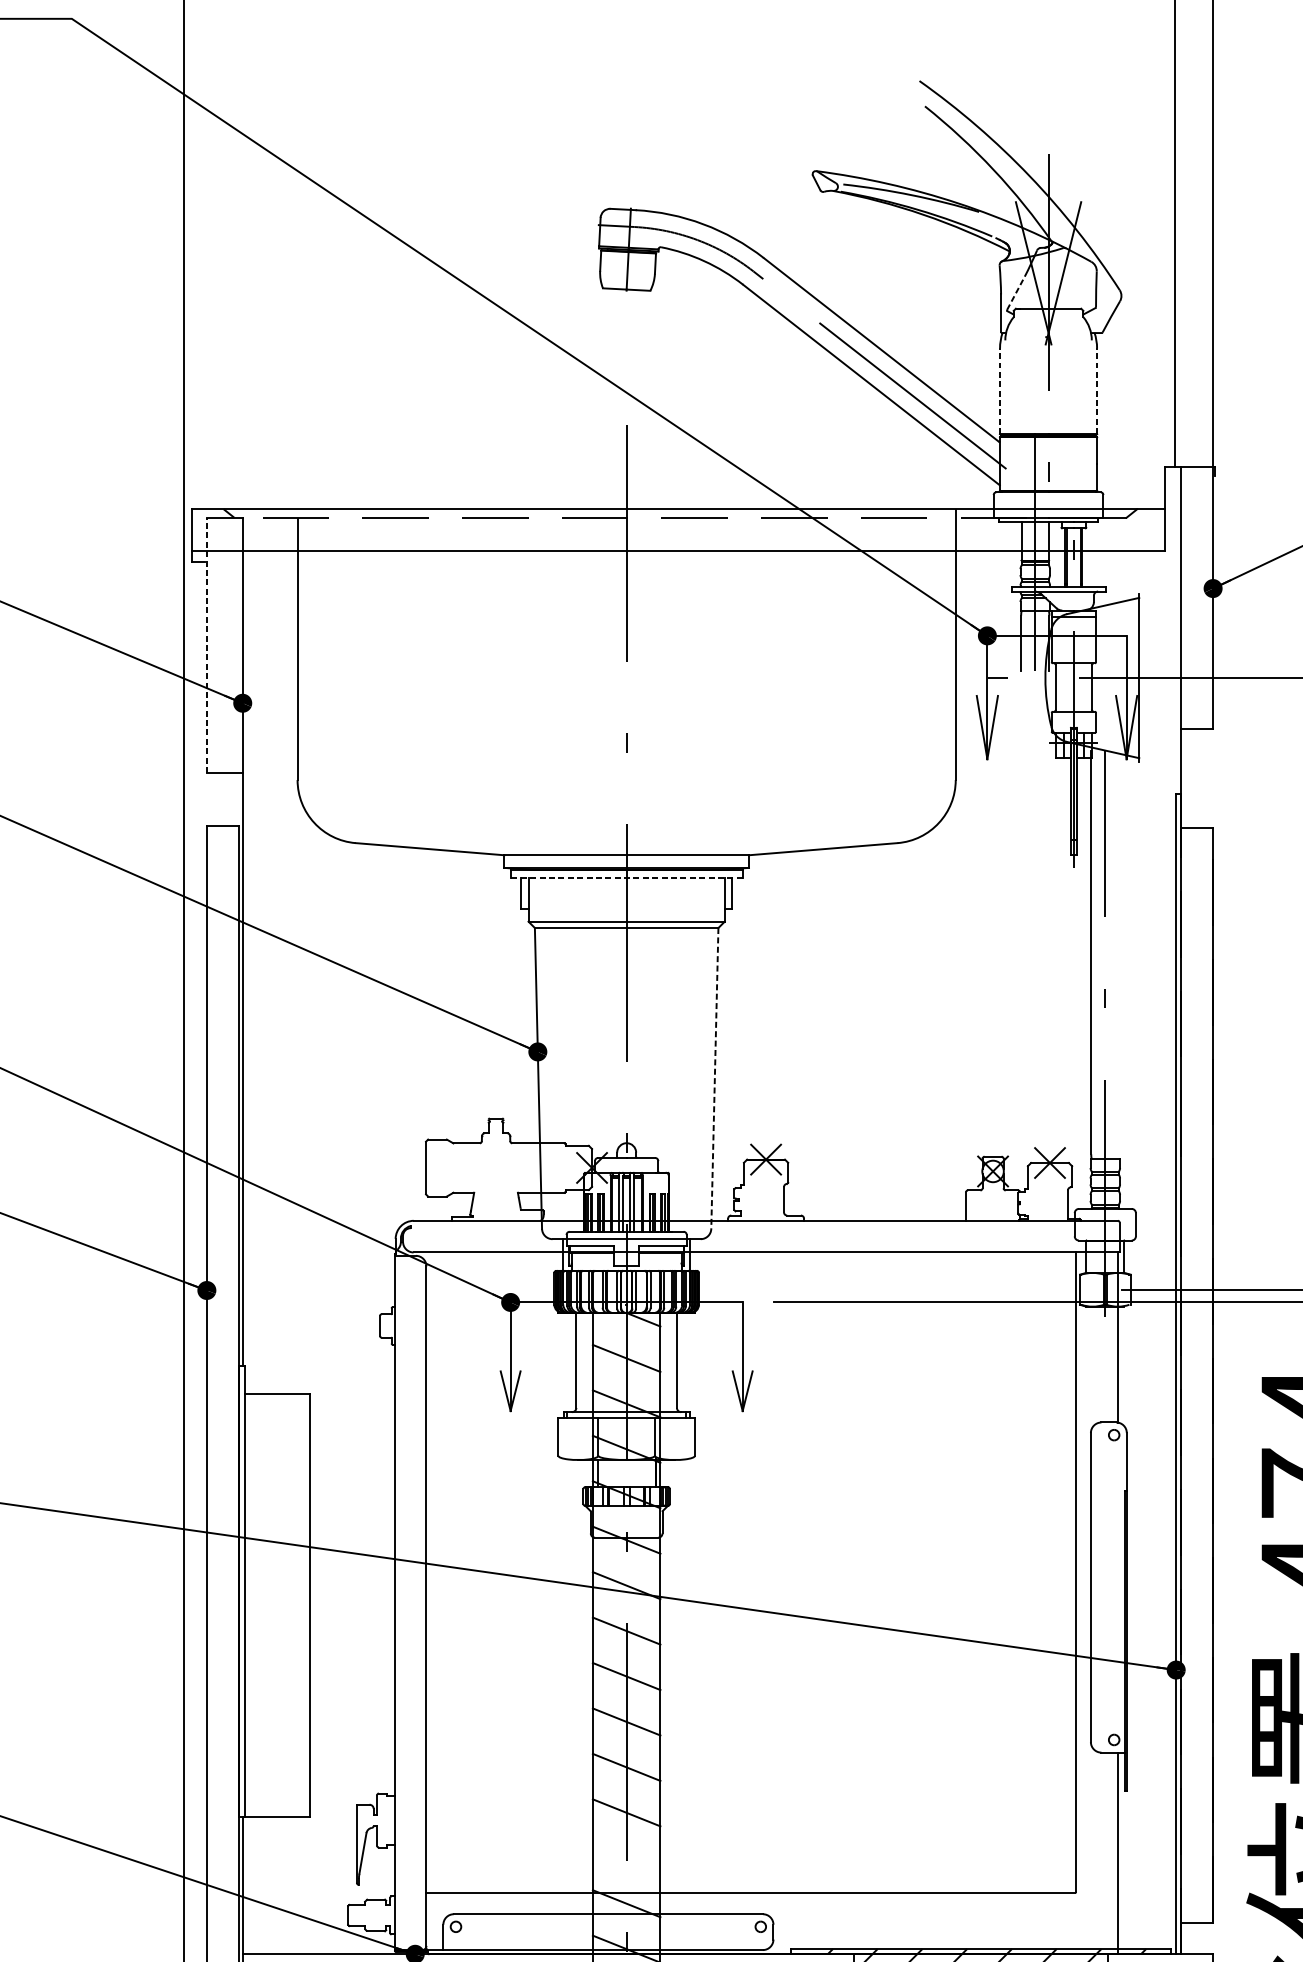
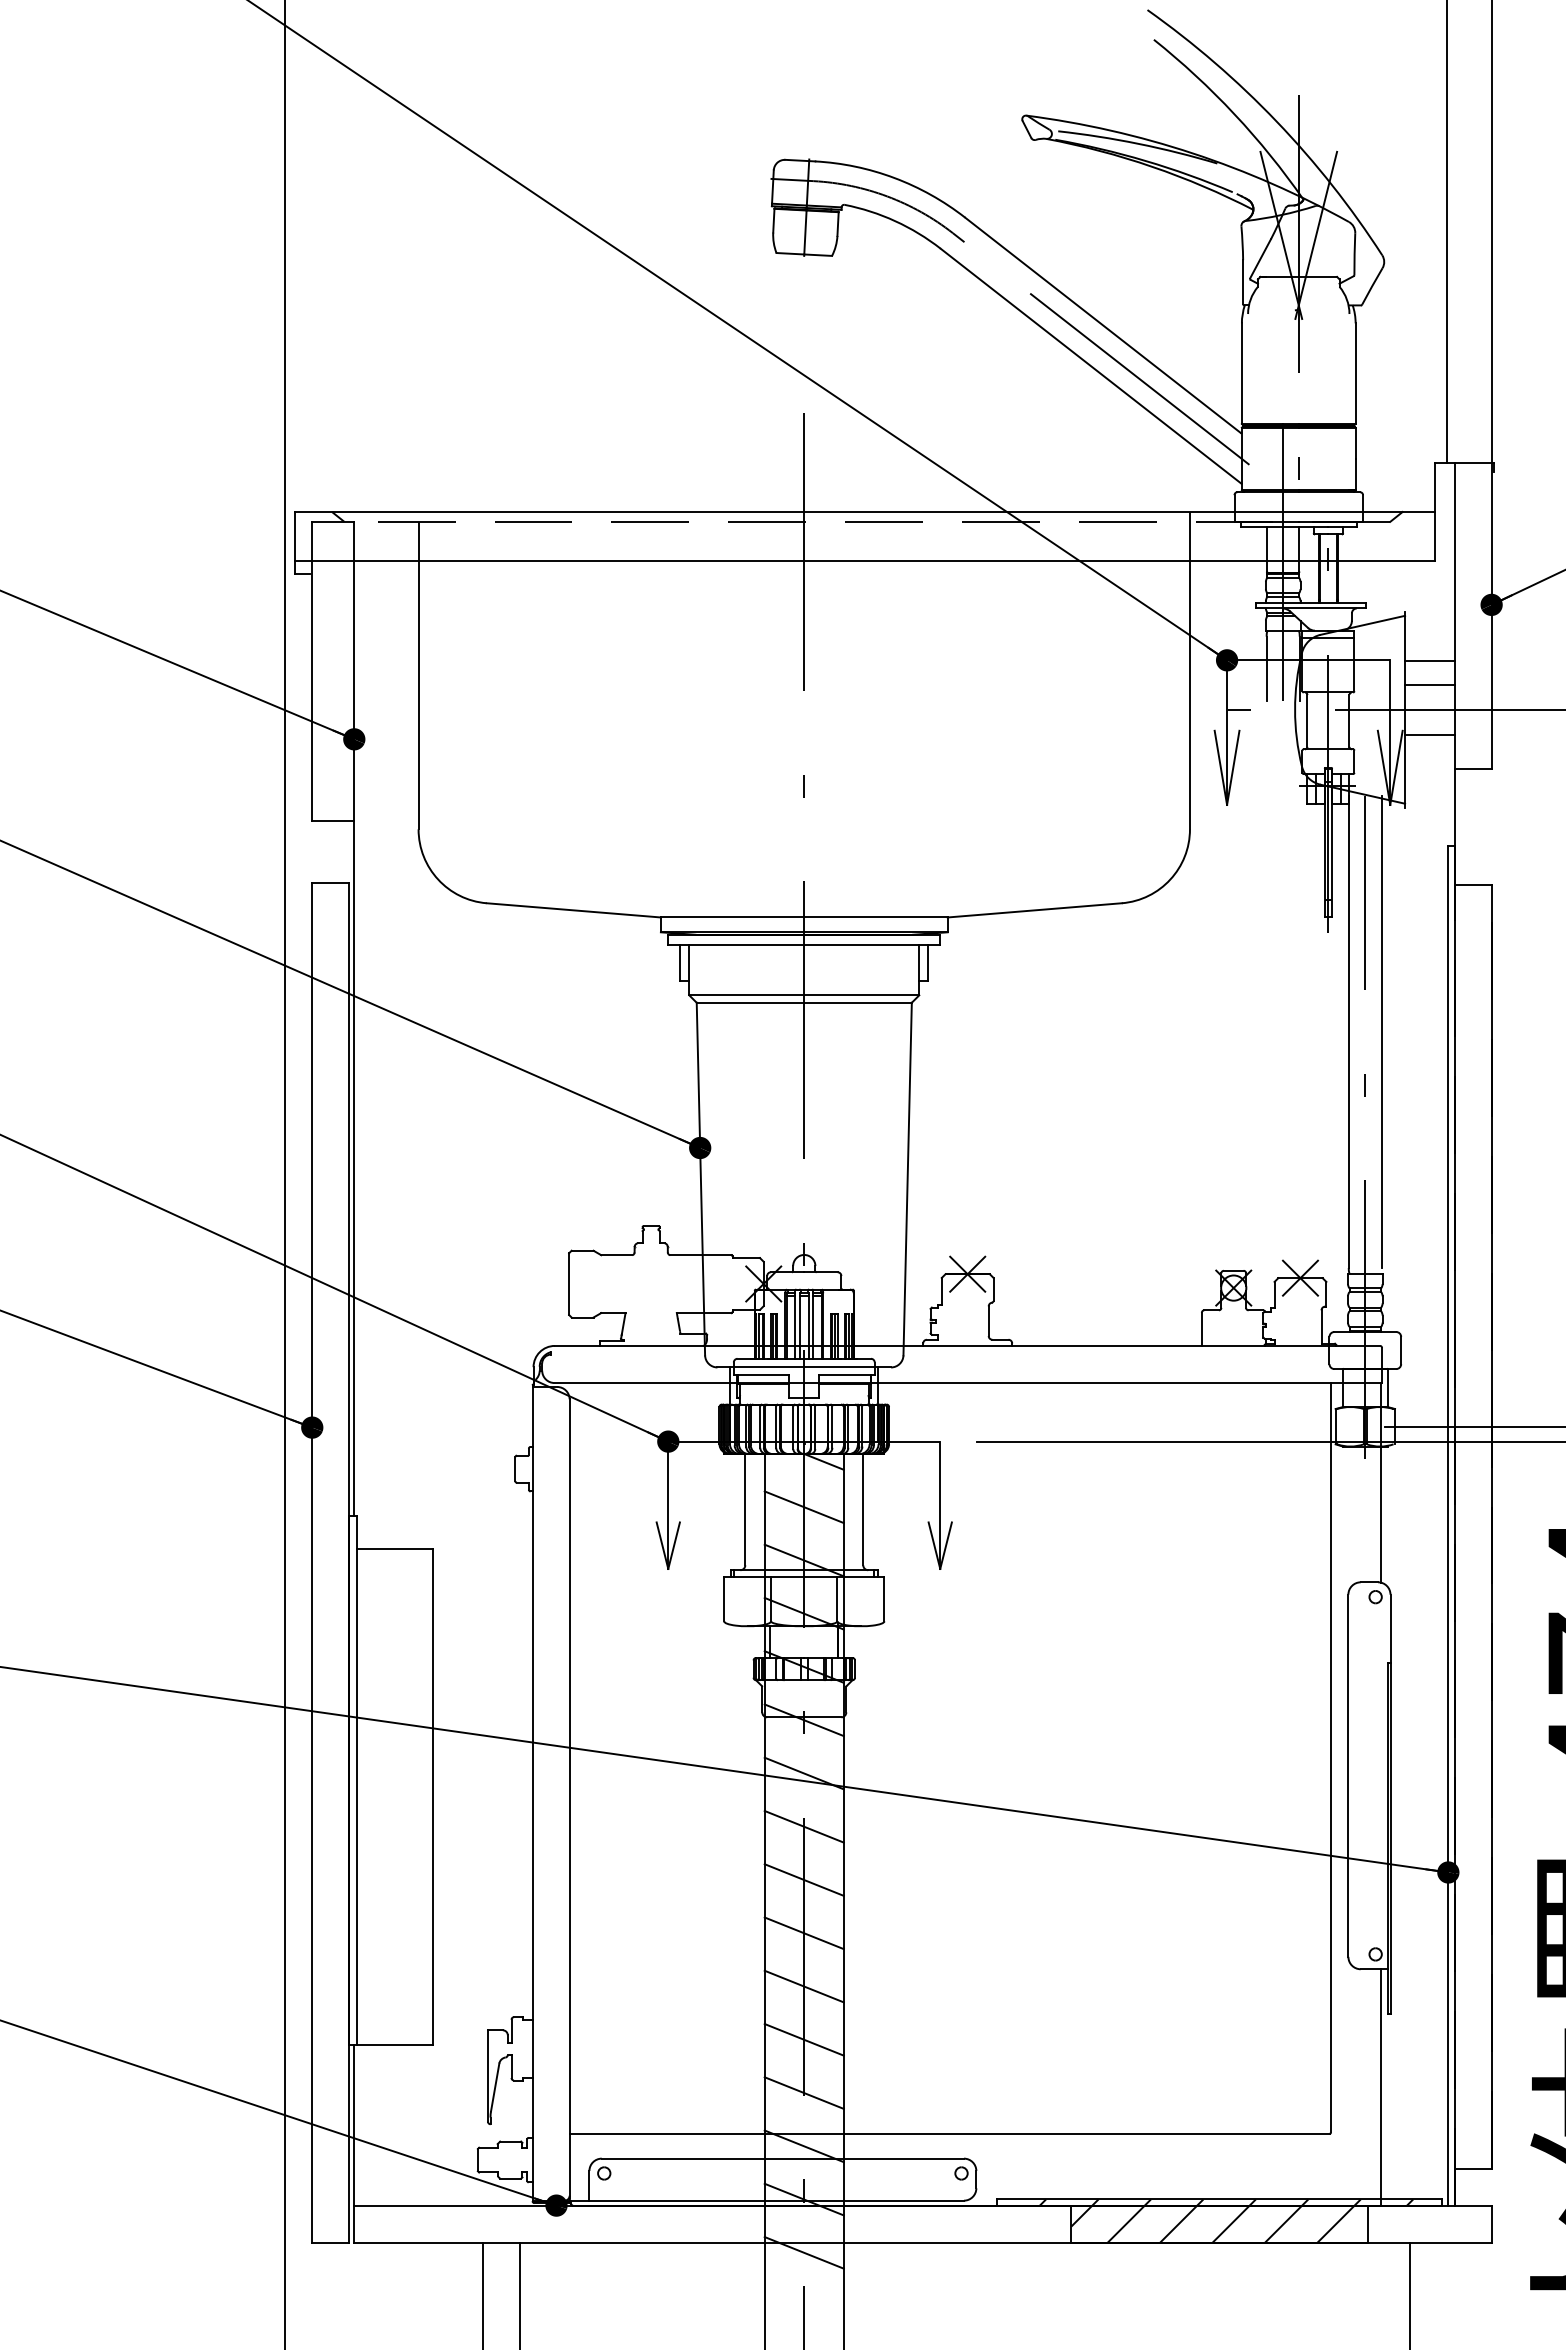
line: (1015, 293) -> (1260, 258), dashed -> solid
line: (999, 391) -> (1241, 373), dashed -> solid
line: (1096, 391) -> (1355, 373), dashed -> solid
line: (1160, 636) -> (1429, 660), added
line: (207, 645) -> (312, 671), dashed -> solid
line: (1160, 657) -> (1429, 685), added
line: (1160, 699) -> (1429, 734), added
line: (626, 878) -> (804, 944), dashed -> solid
line: (1119, 952) -> (1381, 1031), added
line: (714, 1078) -> (907, 1179), dashed -> solid
line: (625, 1857) -> (803, 2092), added

